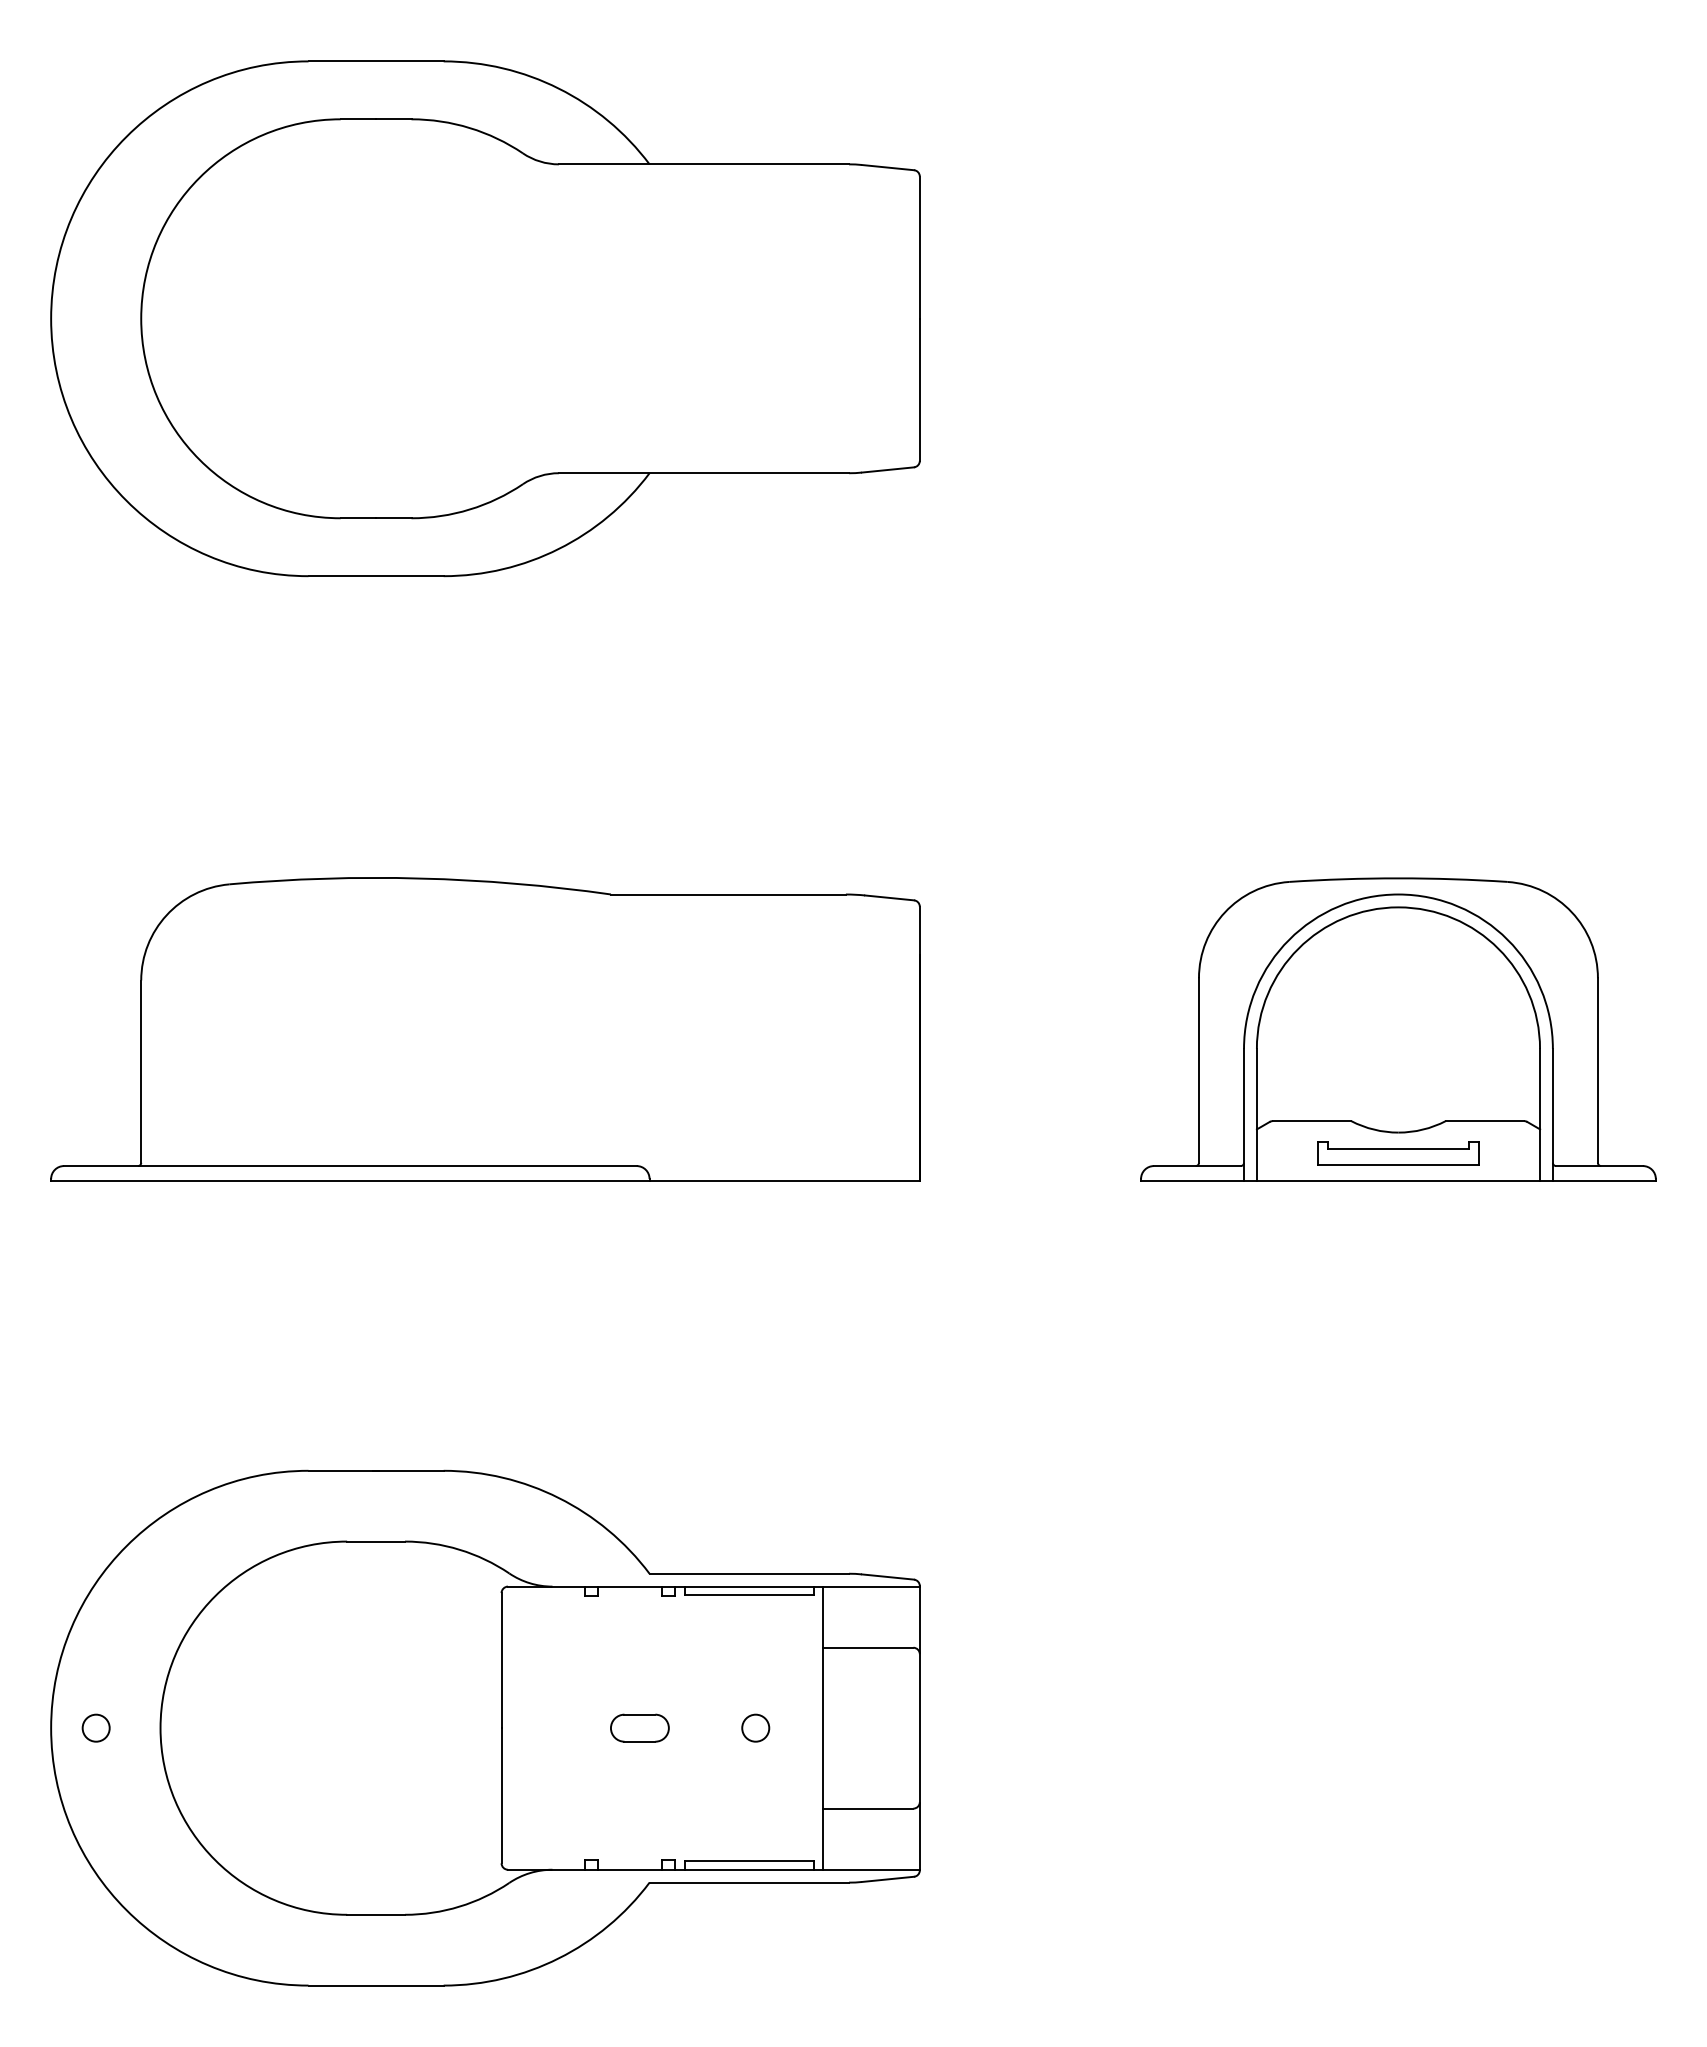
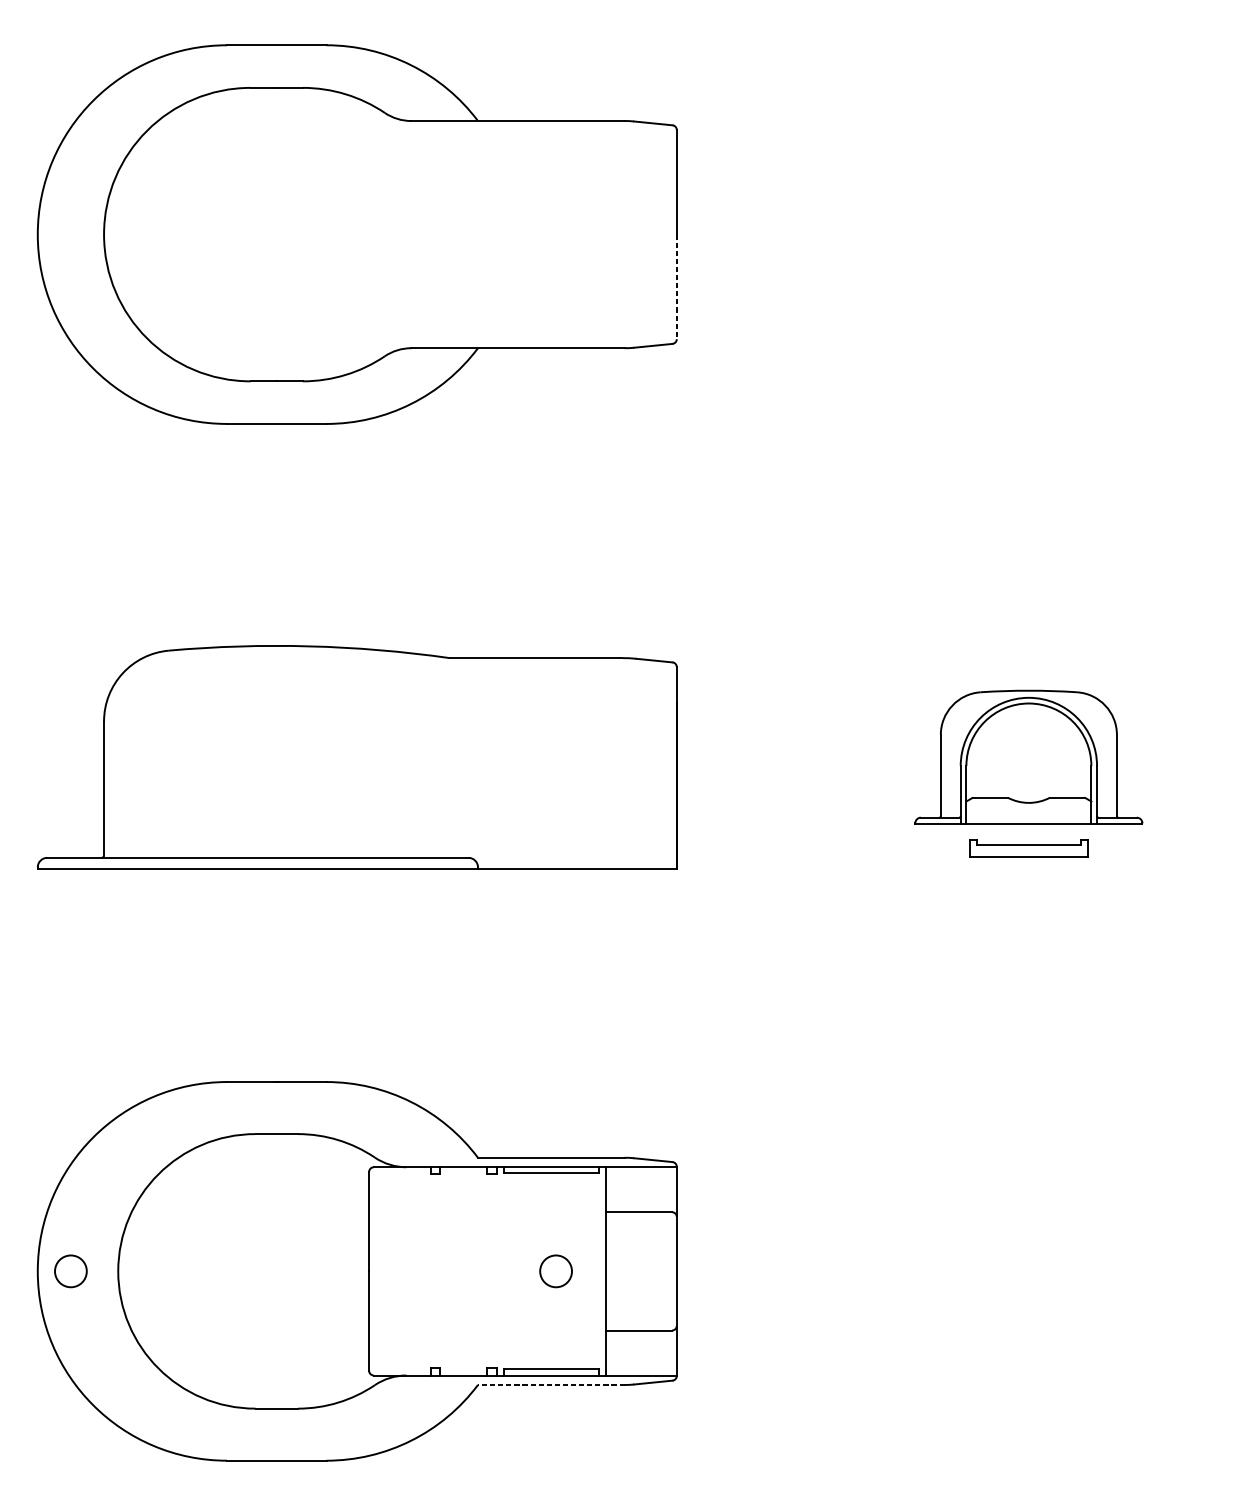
line: (919, 390) -> (676, 287), solid -> dashed
part: (1398, 1029) -> (1028, 757), size x0.6
circle: (95, 1727) -> (70, 1270), size x1.6
part: (639, 1727) -> (470, 1270), removed
circle: (755, 1727) -> (555, 1270), size x1.6
line: (749, 1882) -> (551, 1384), solid -> dashed

